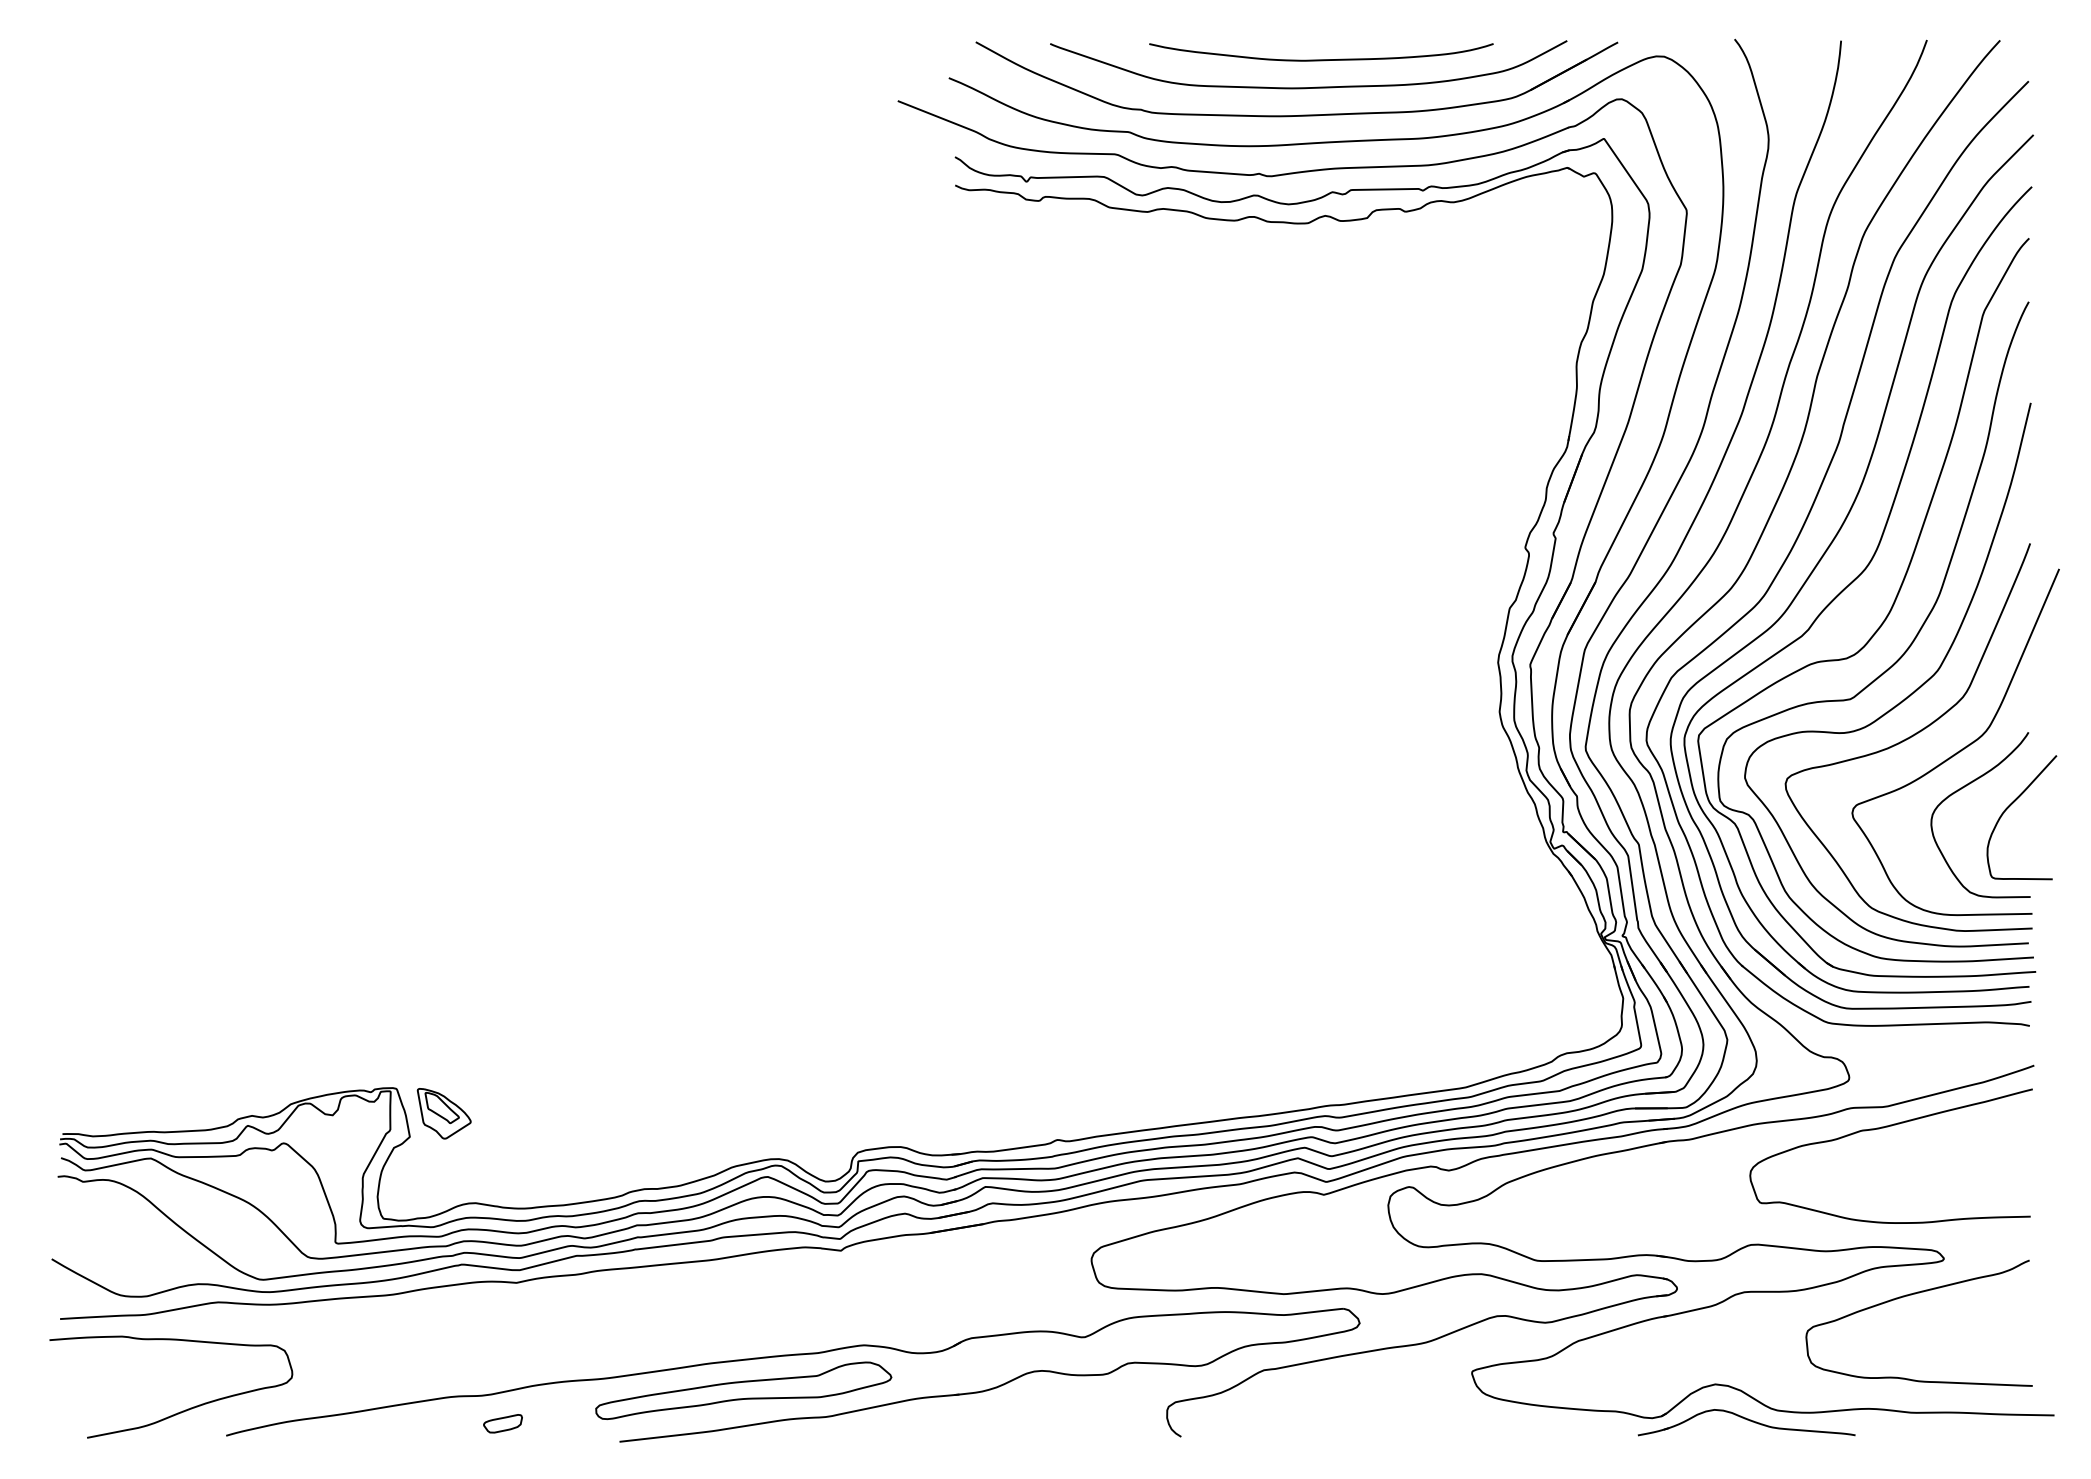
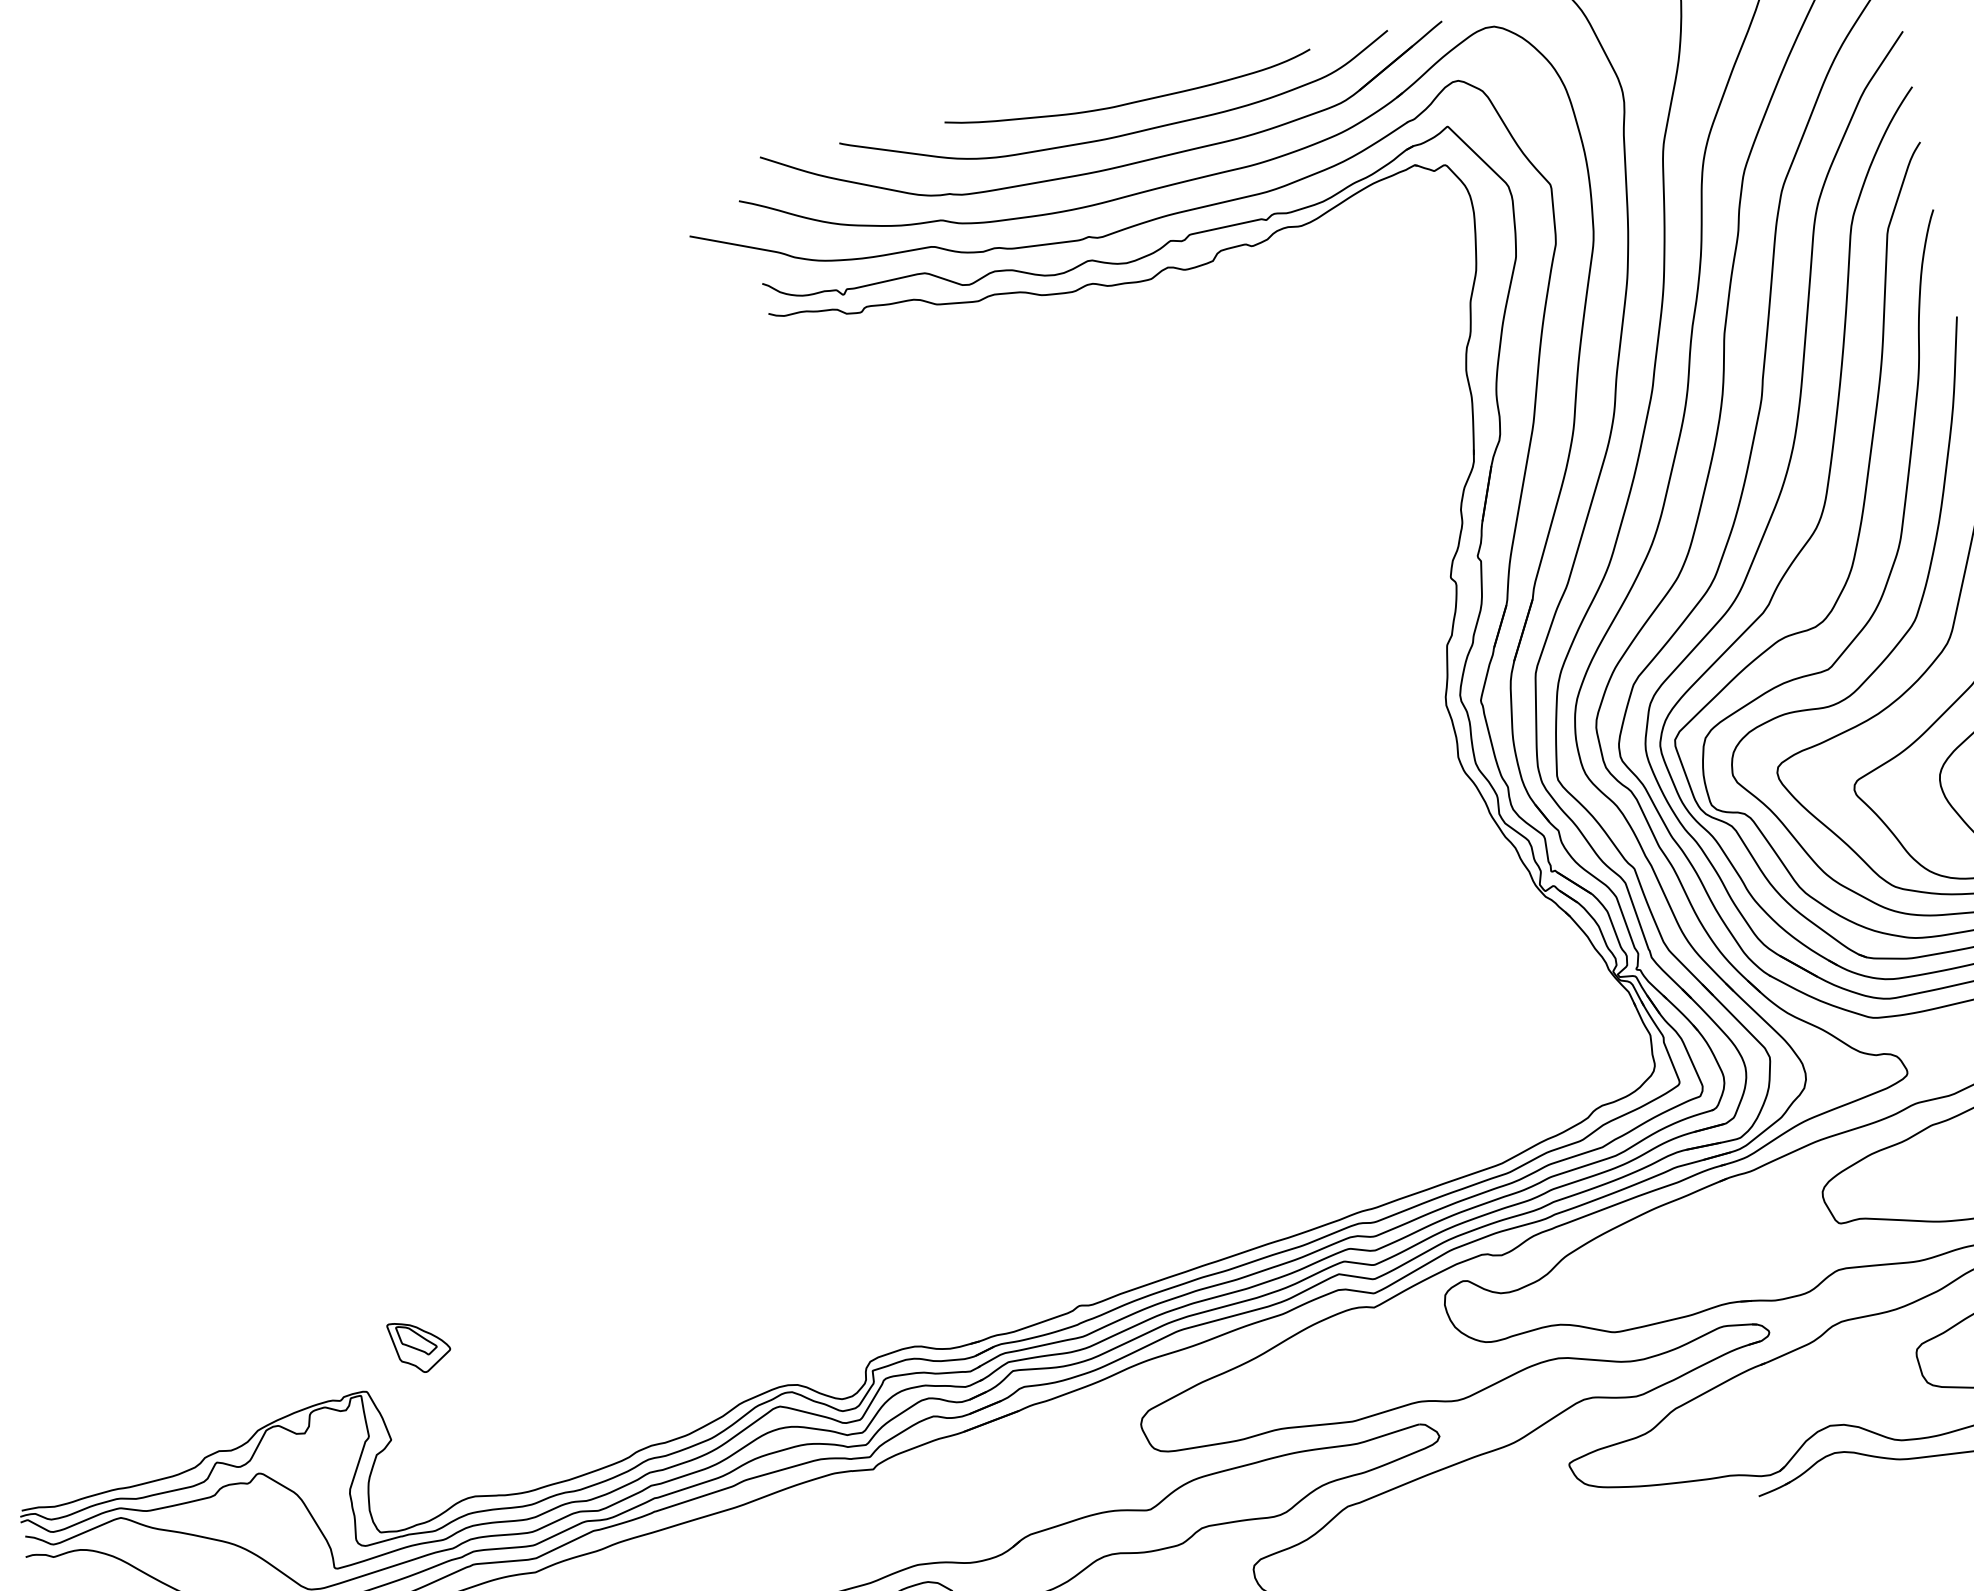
part: (443, 1113) -> (419, 1345), moved

